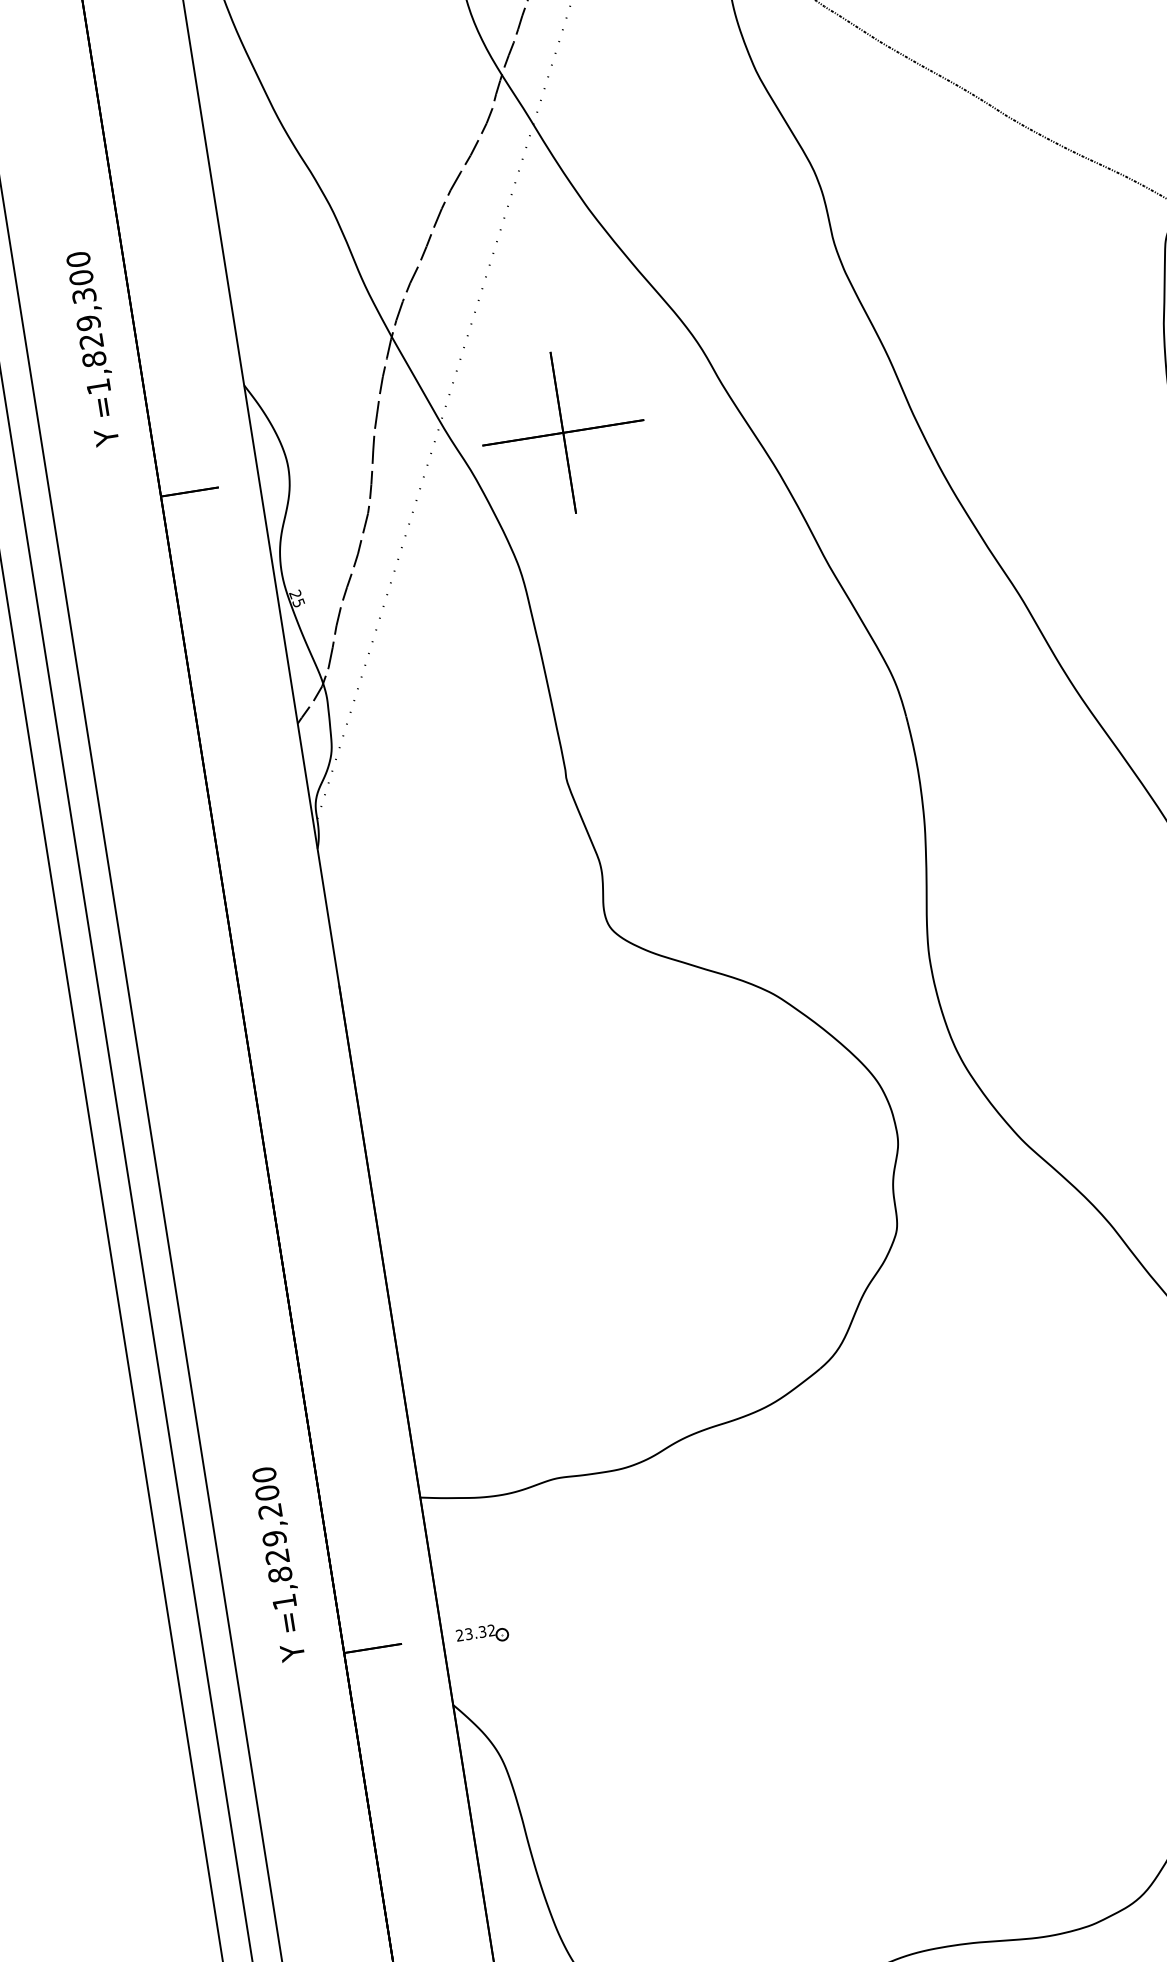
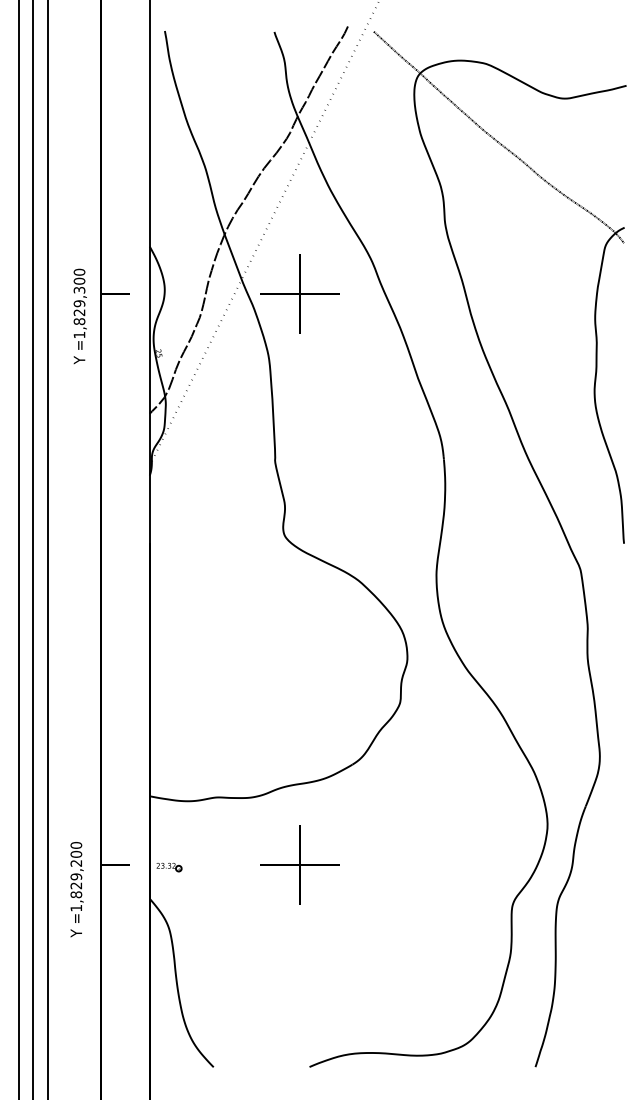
text: (92, 349) -> (79, 316), moved
text: (278, 1564) -> (76, 889), moved
part: (745, 1587) -> (299, 864), added

